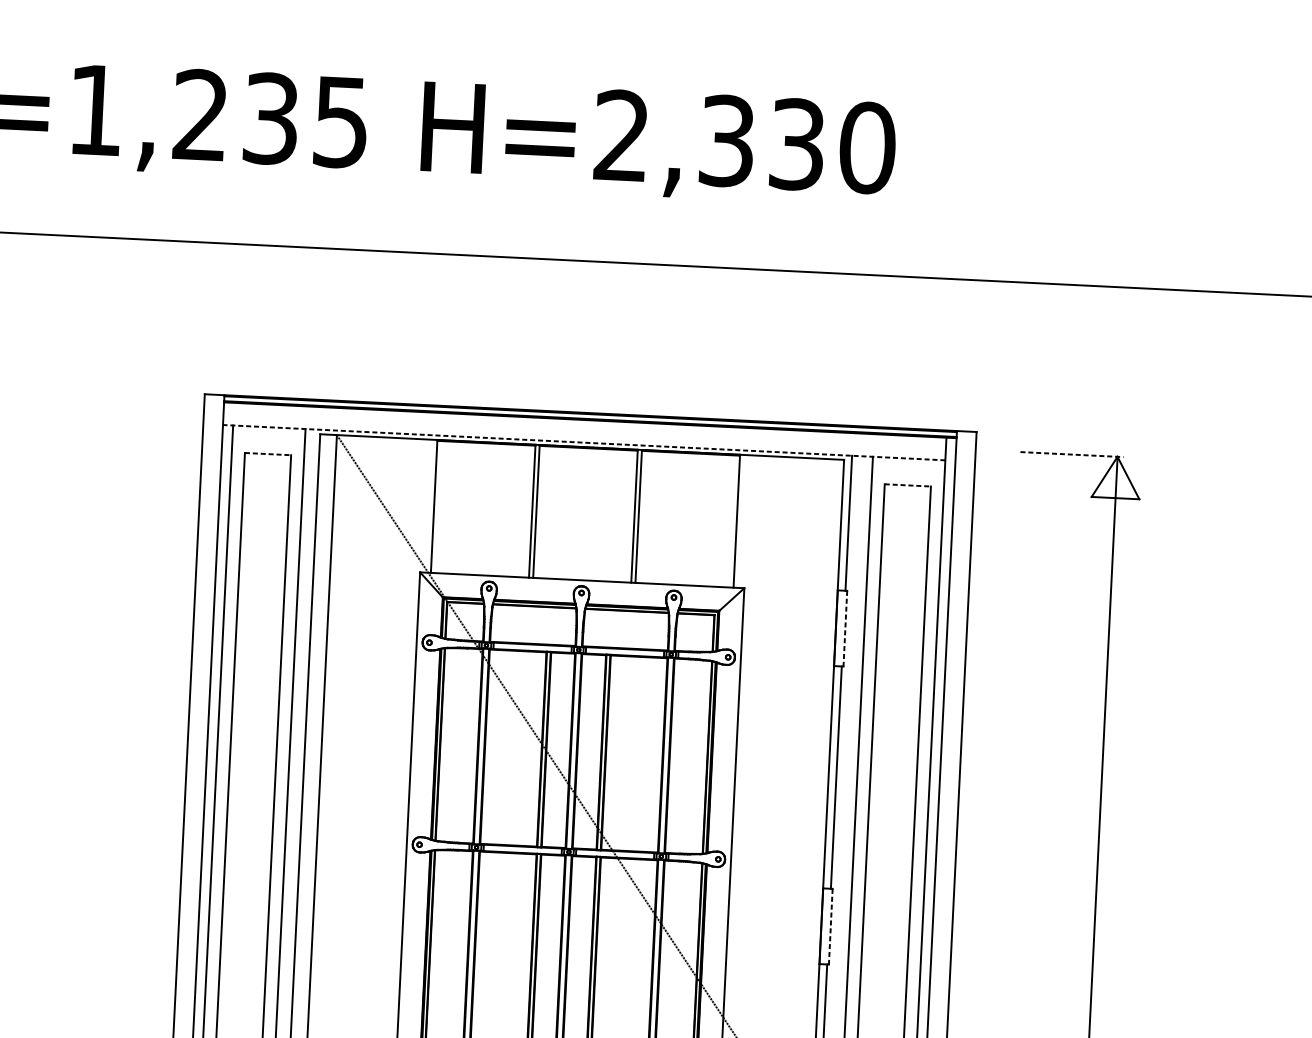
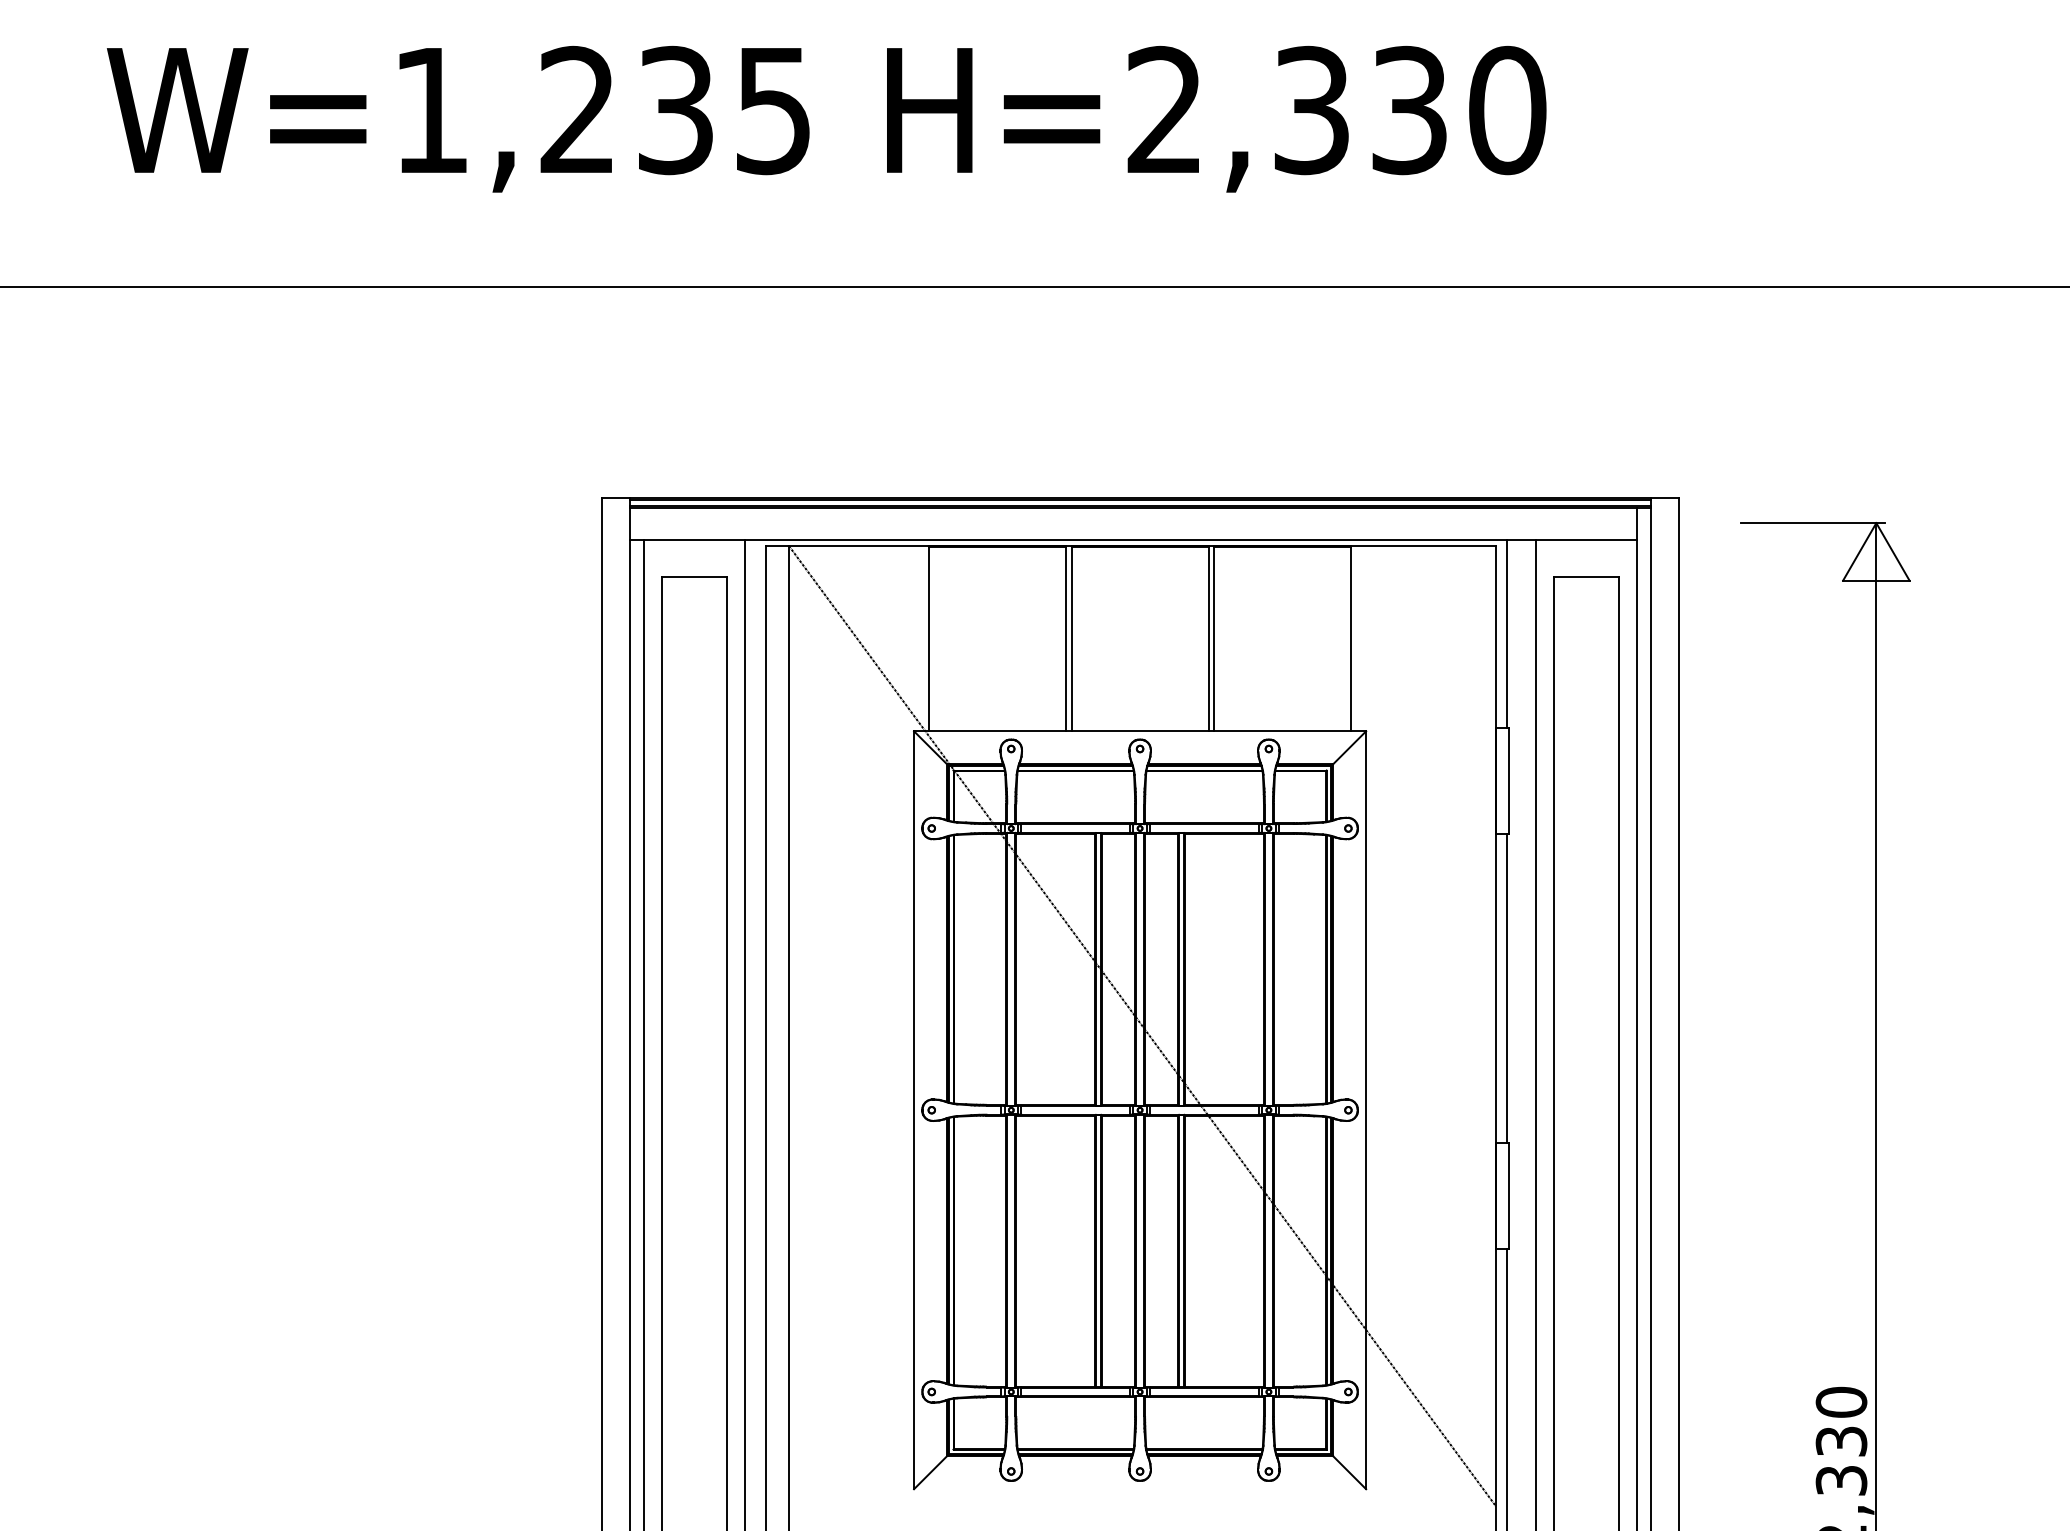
line: (584, 442) -> (1133, 539), dashed -> solid
line: (268, 454) -> (694, 577), dashed -> solid
line: (1071, 454) -> (1812, 523), dashed -> solid
line: (908, 485) -> (1587, 577), dashed -> solid
line: (845, 628) -> (1509, 780), dashed -> solid
line: (830, 926) -> (1509, 1196), dashed -> solid

